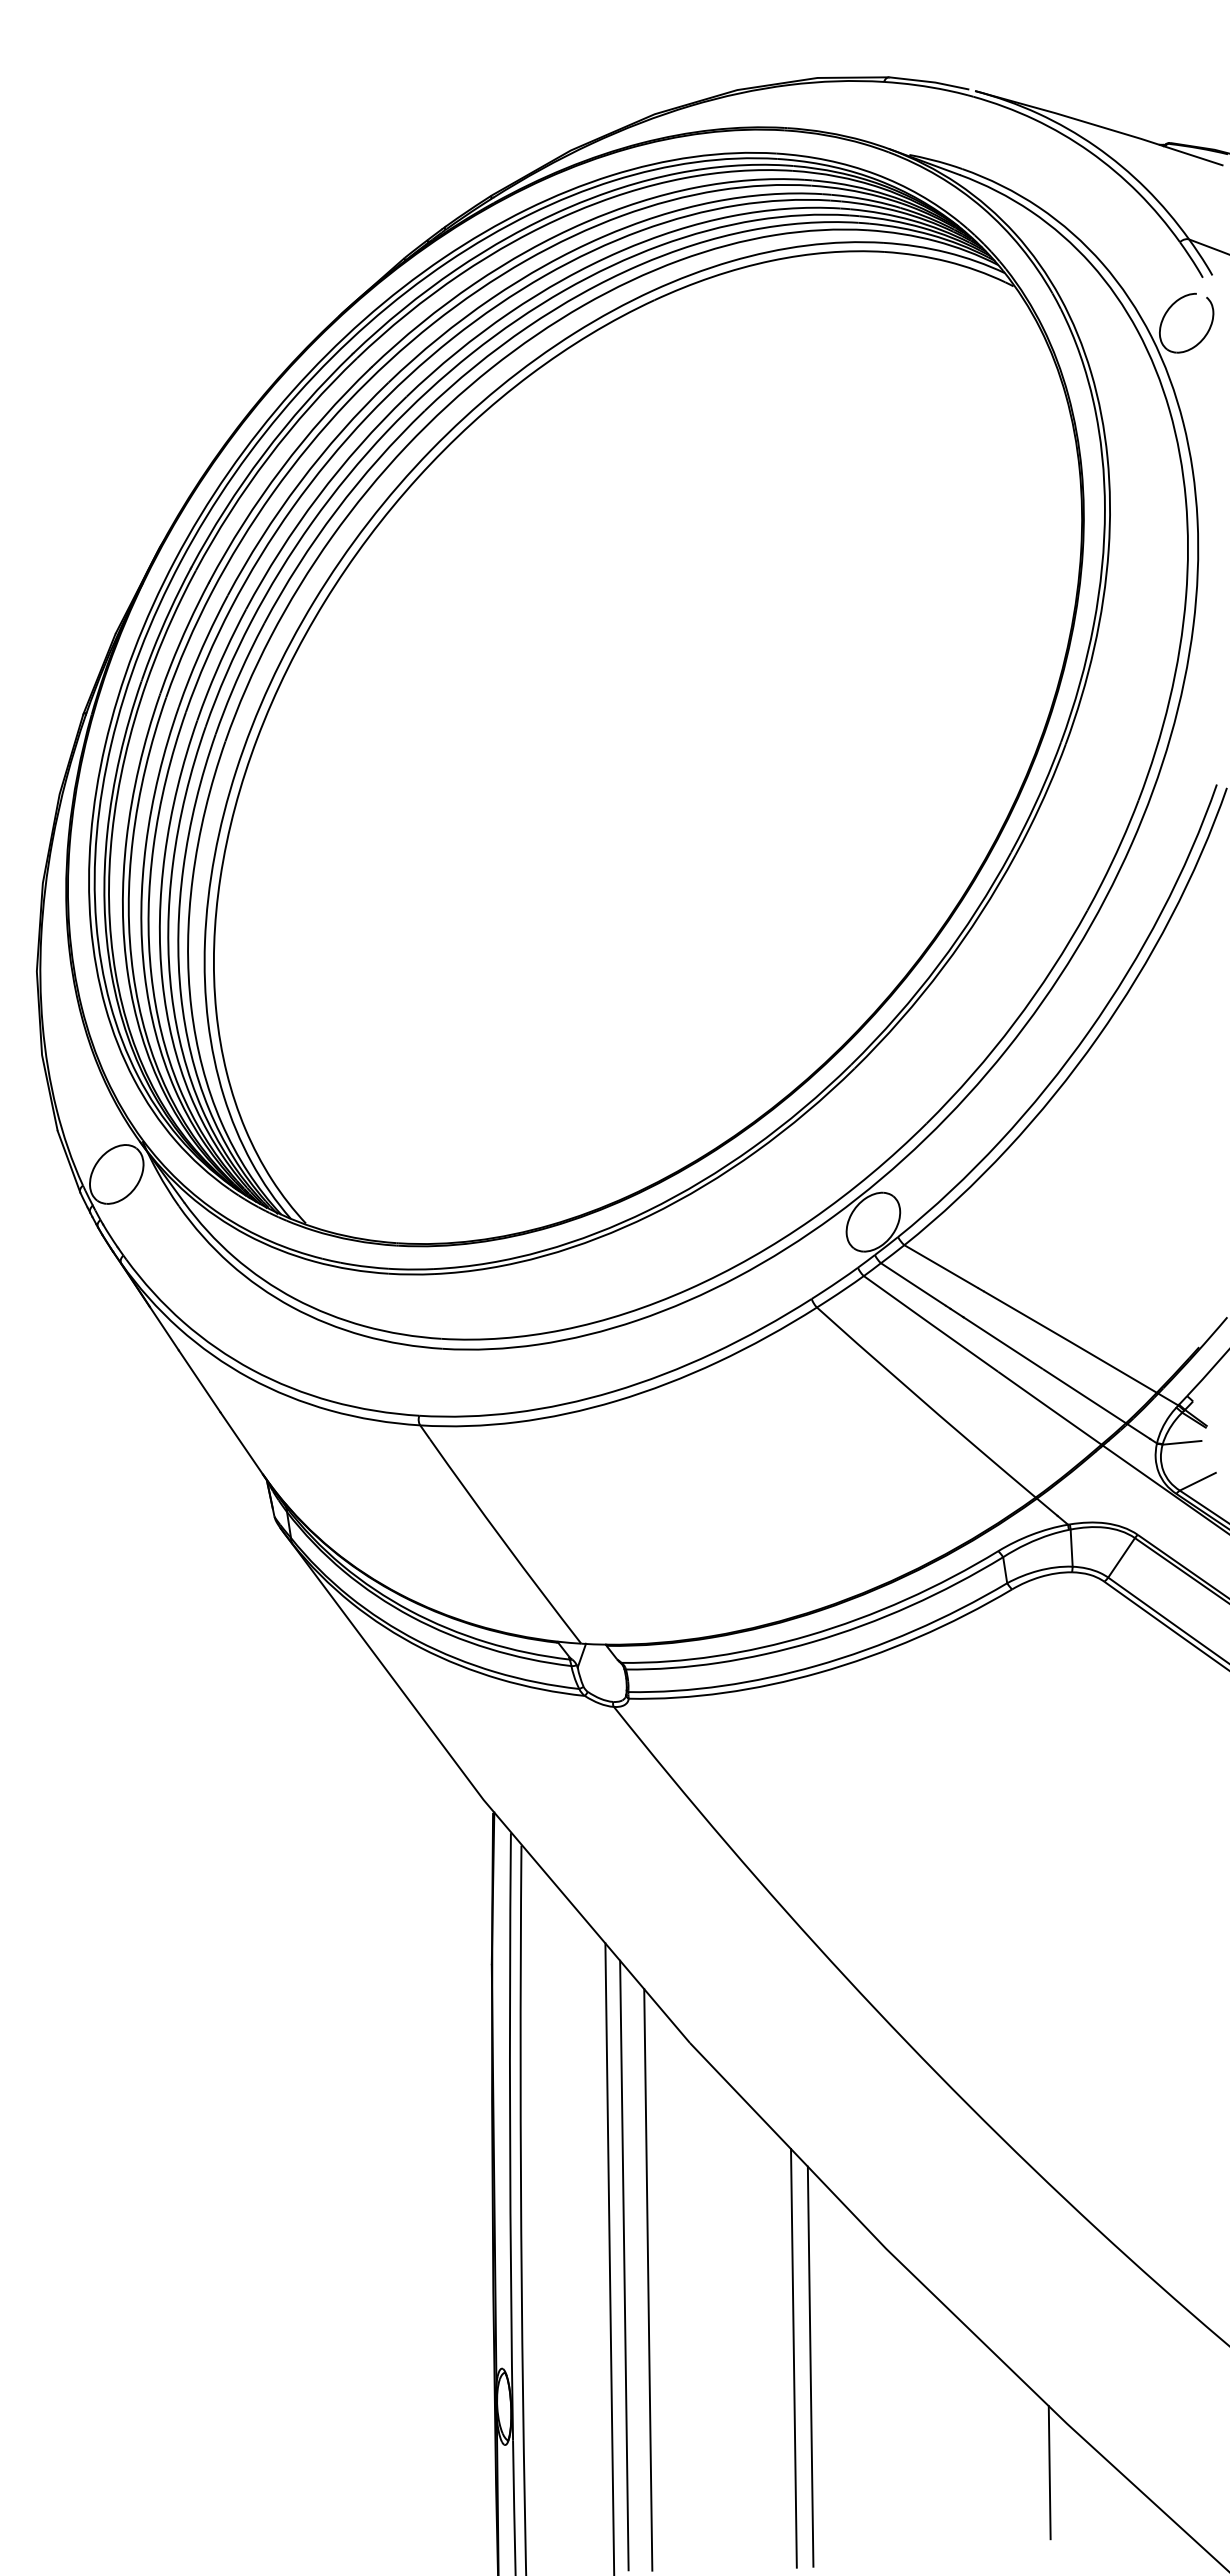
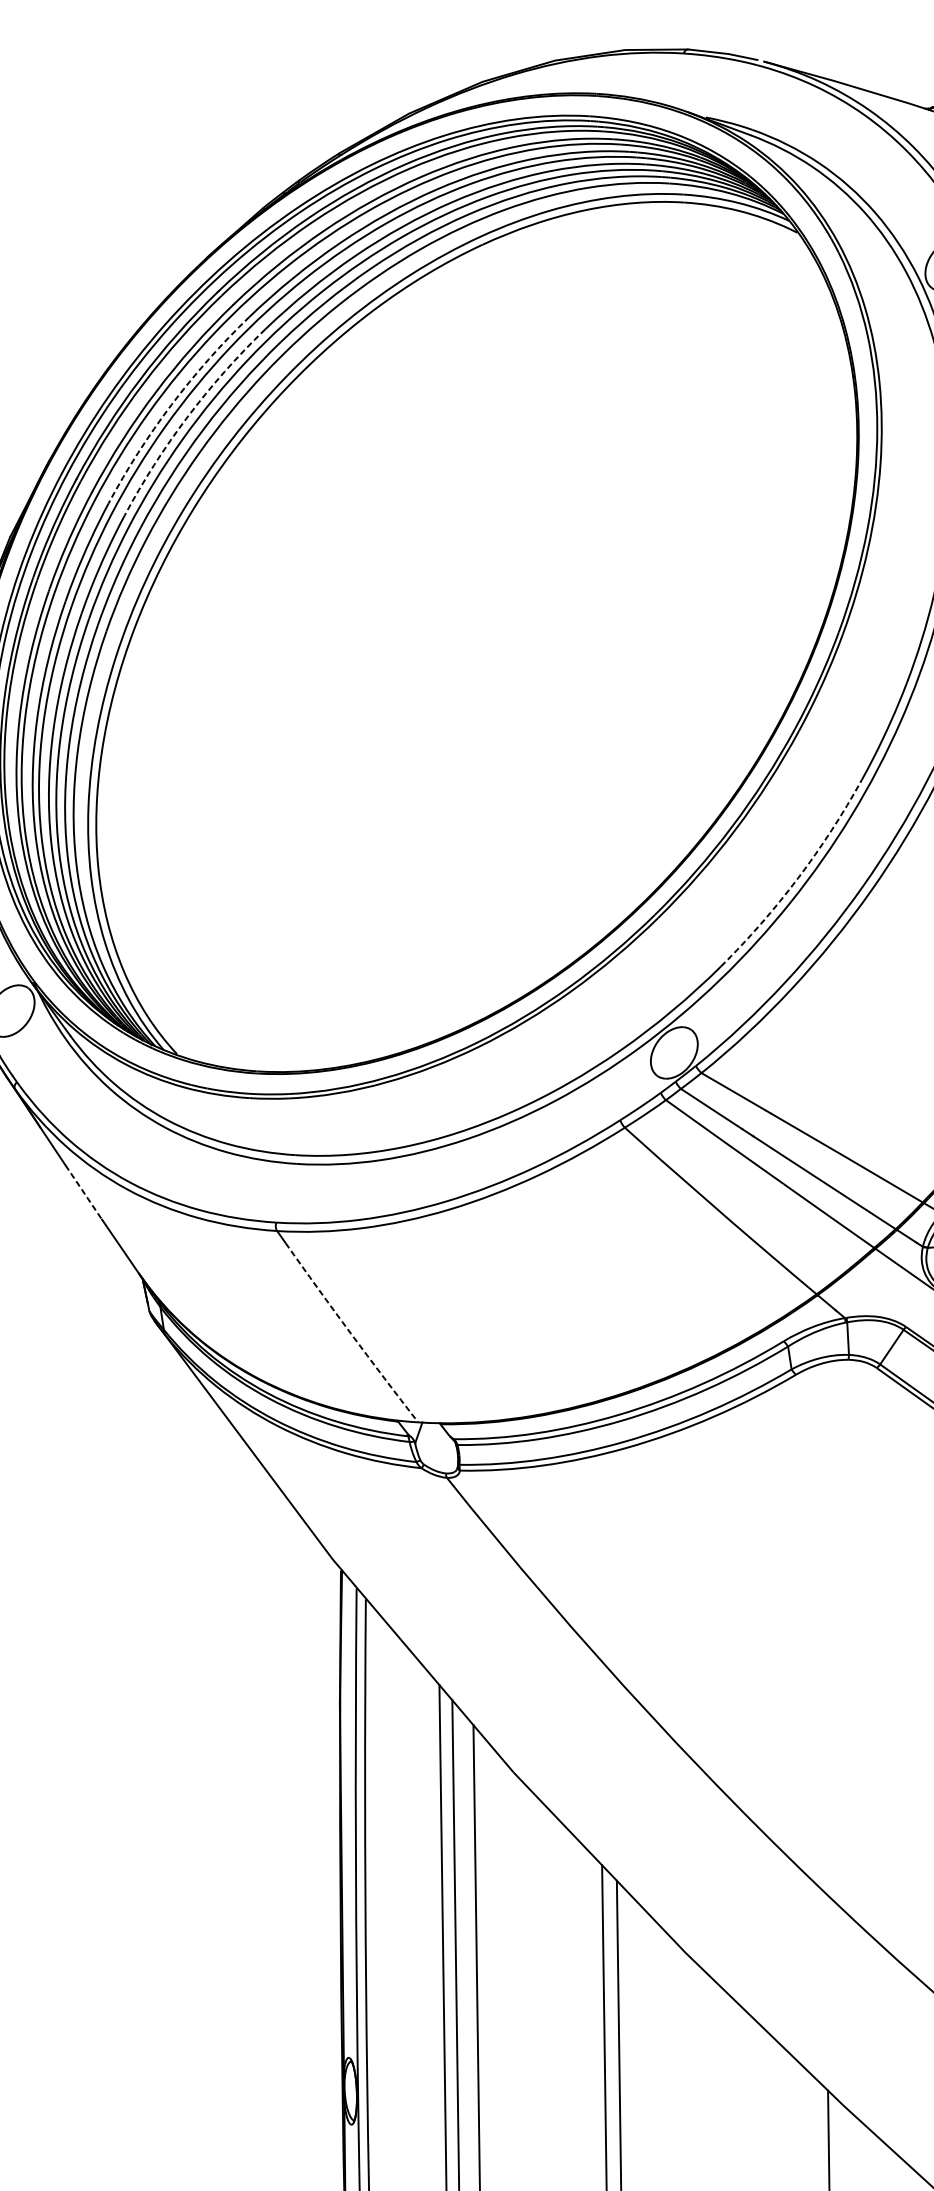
arc: (299, 482) -> (171, 404), solid -> dashed
arc: (318, 496) -> (187, 416), solid -> dashed
arc: (1014, 1022) -> (798, 877), solid -> dashed
line: (199, 1381) -> (83, 1192), solid -> dashed
arc: (504, 1542) -> (350, 1333), solid -> dashed

